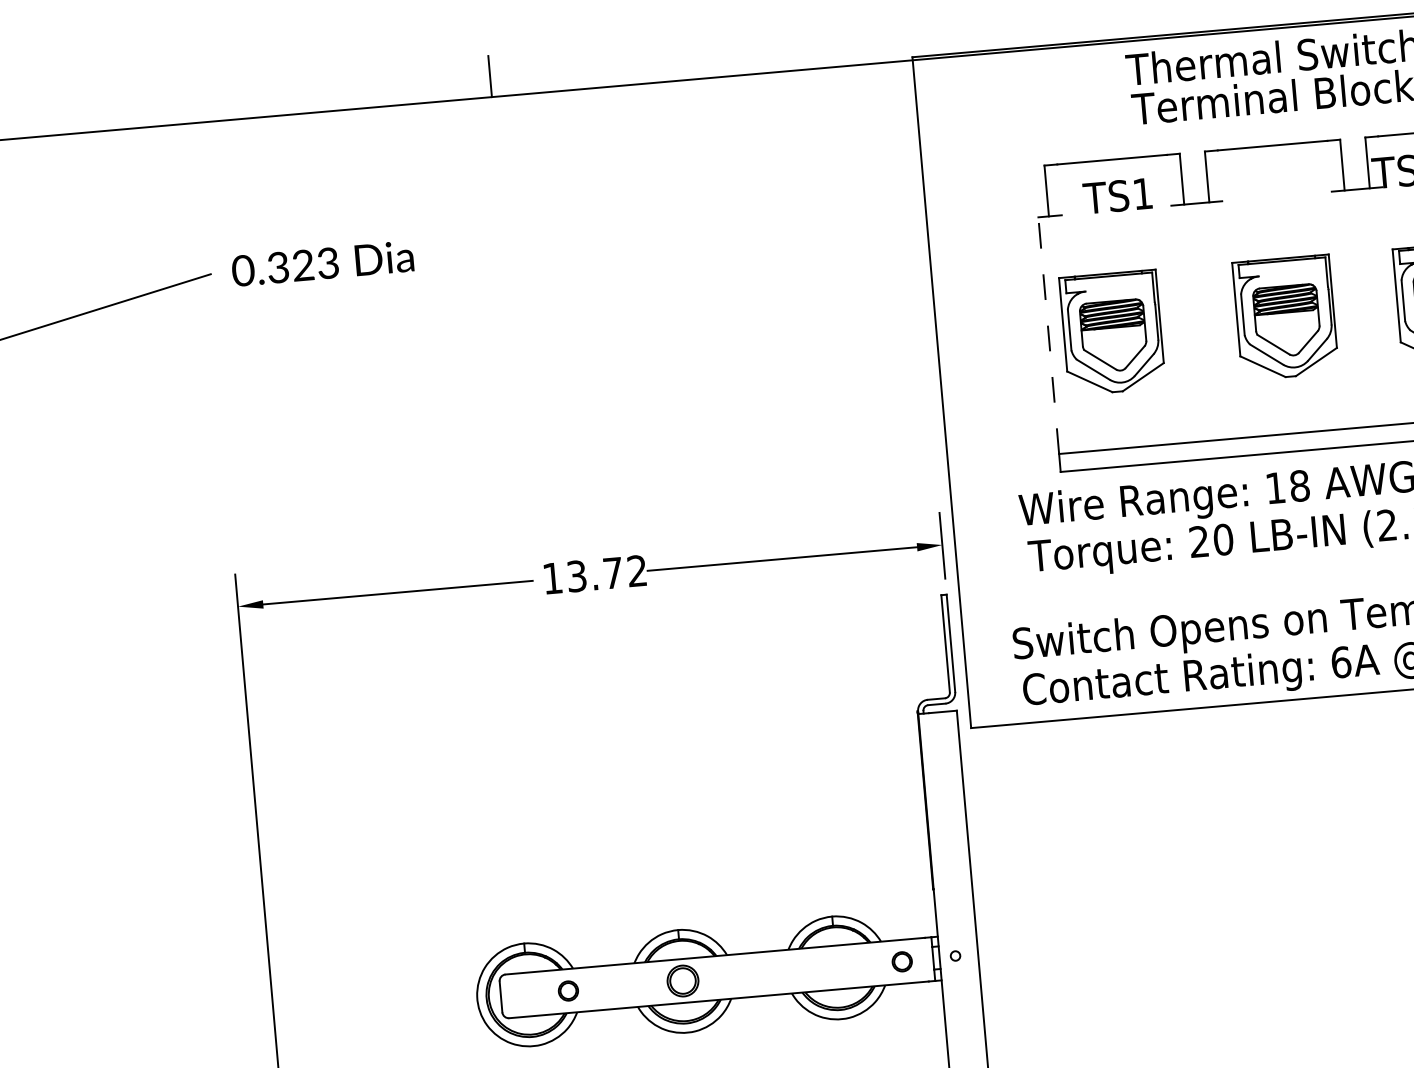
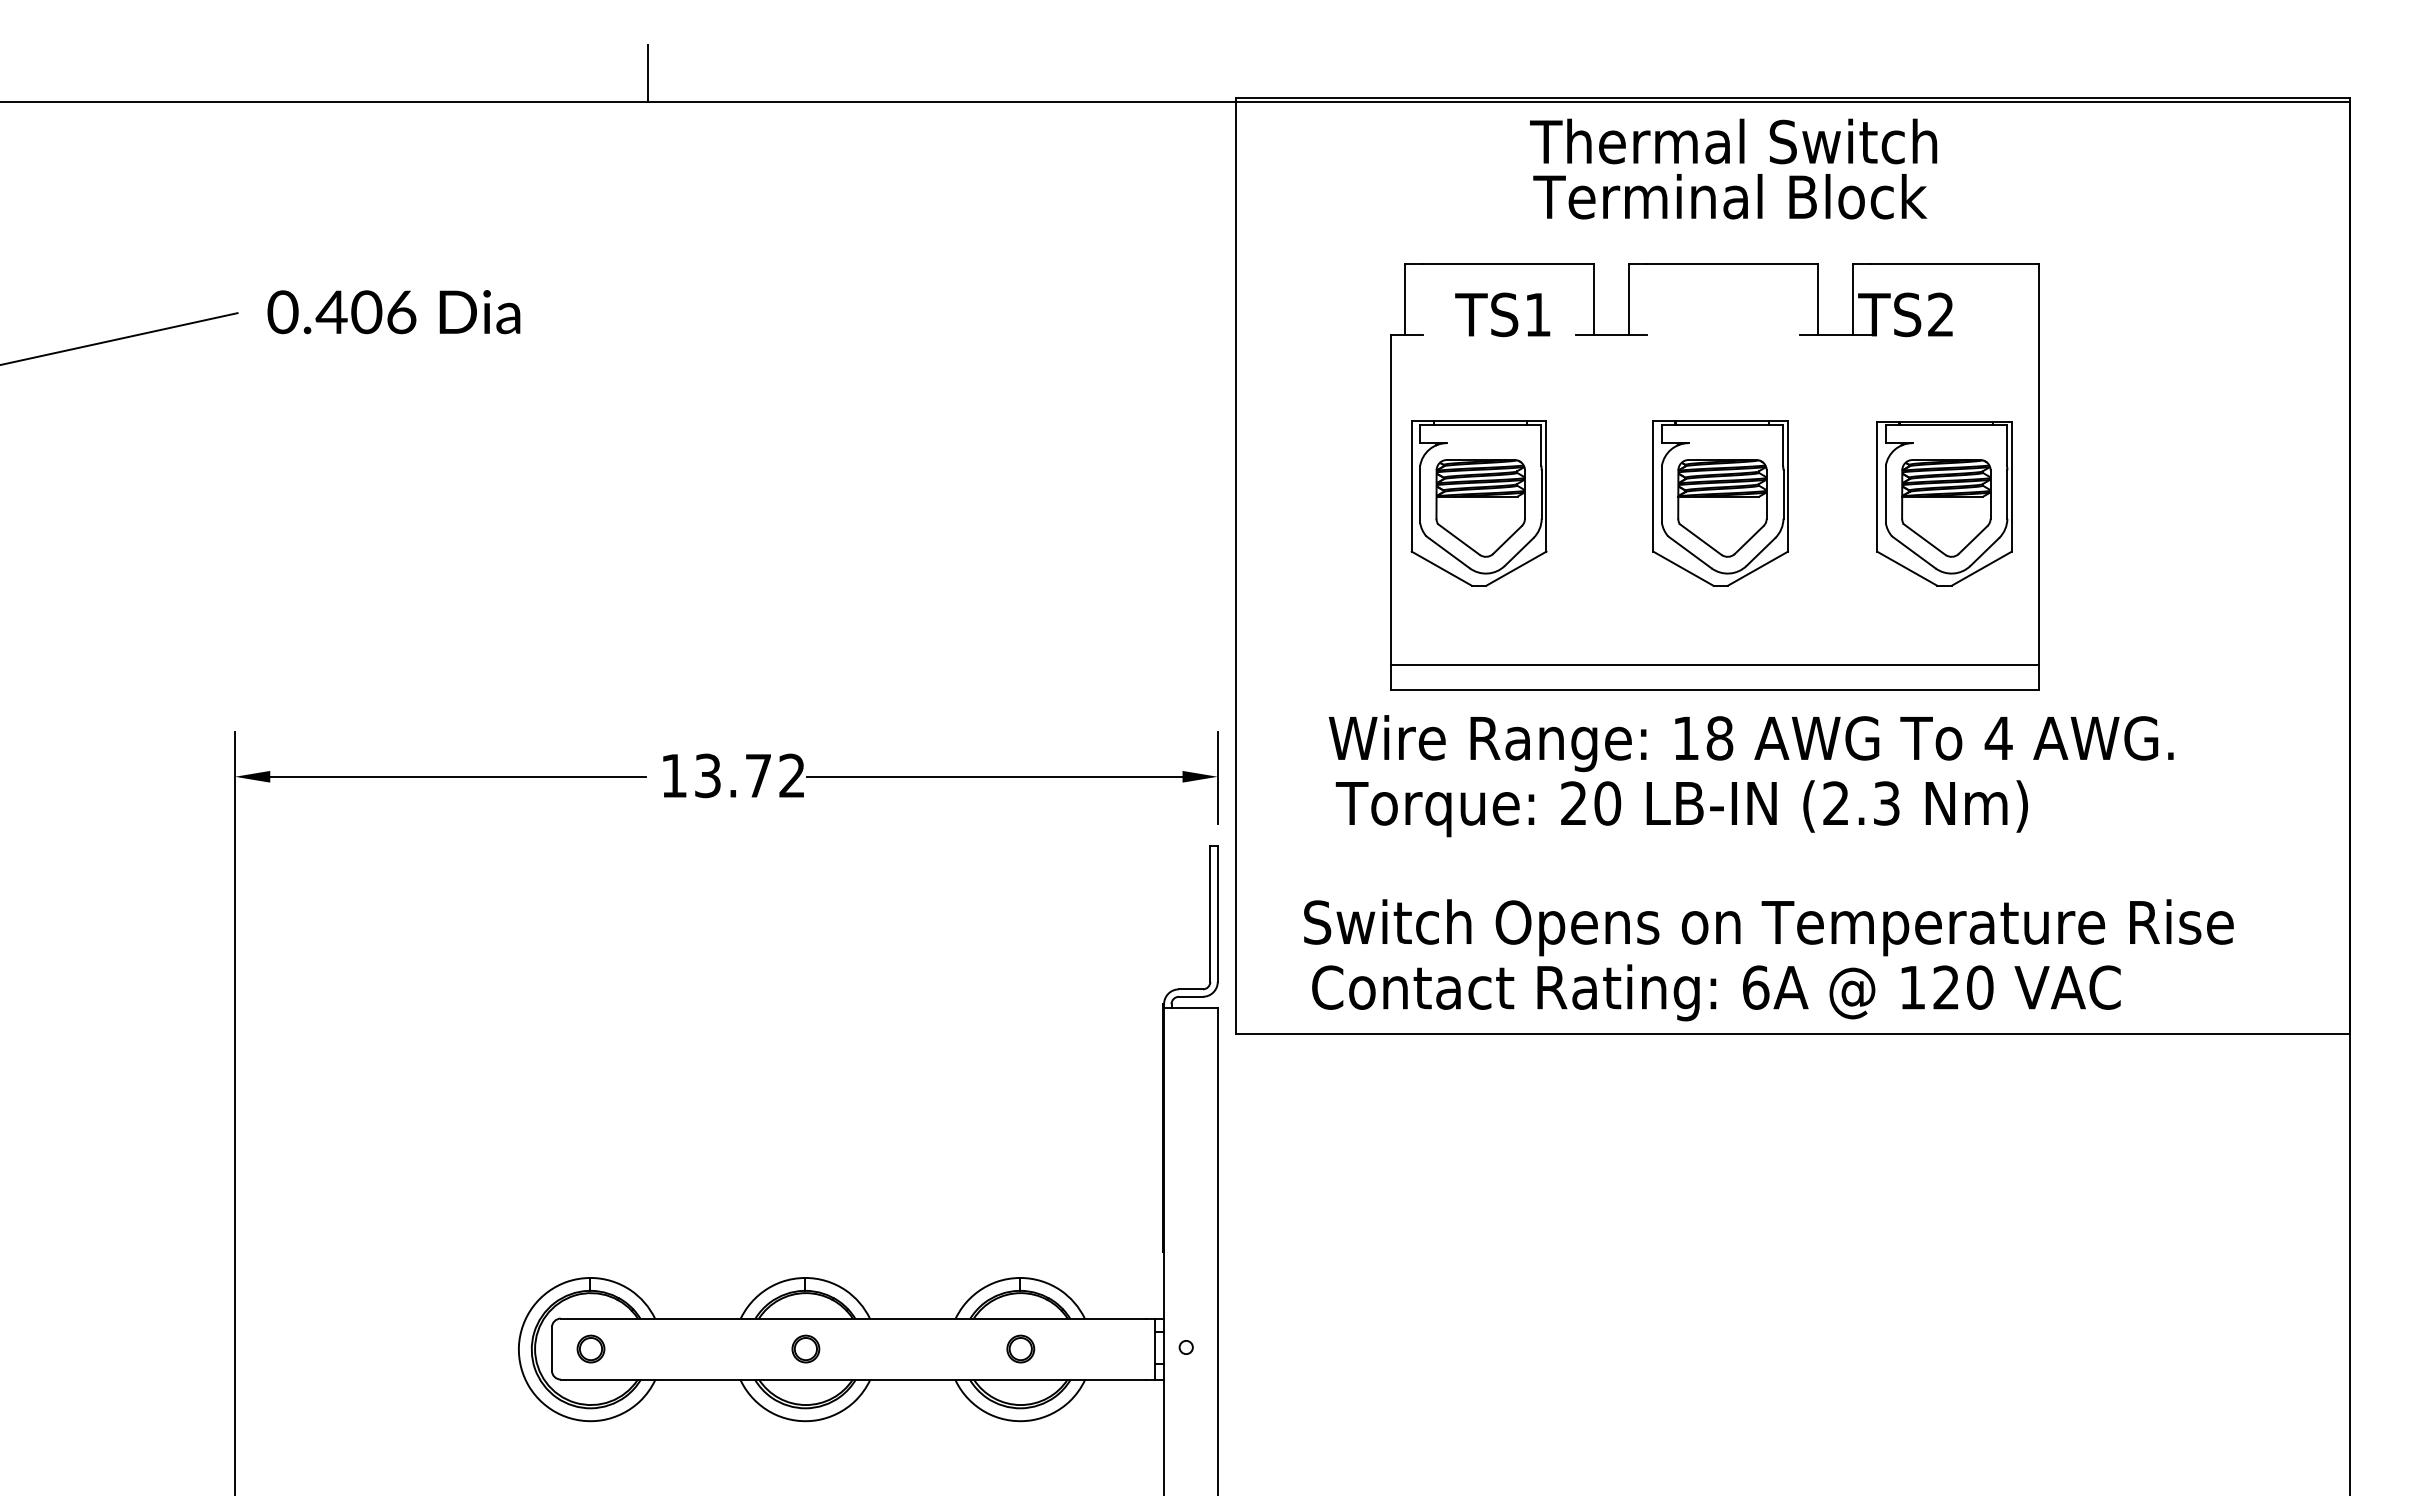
text: (302, 265) -> (365, 312), 0.323 -> 0.406
line: (1048, 335) -> (1390, 499), dashed -> solid
part: (902, 961) -> (1020, 1348), moved
part: (682, 980) -> (805, 1348), size x0.62
part: (568, 990) -> (590, 1348), moved

